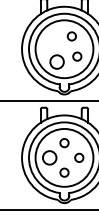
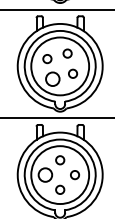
circle: (51, 42) -> (47, 59), added

